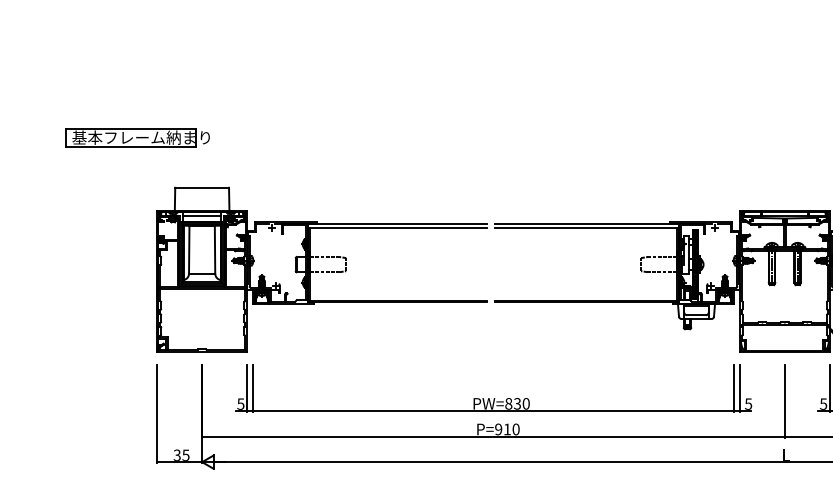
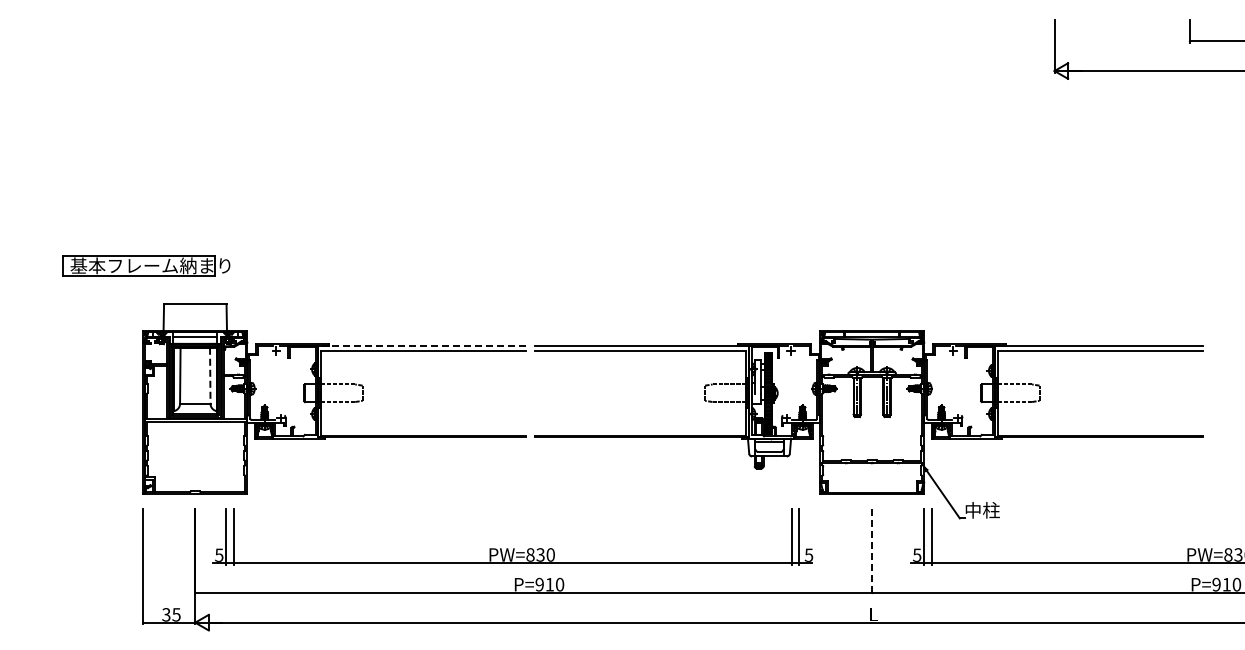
part: (137, 137) -> (146, 265), moved
line: (396, 224) -> (421, 346), solid -> dashed
line: (215, 250) -> (210, 376), solid -> dashed
part: (494, 398) -> (513, 548), moved
line: (785, 400) -> (872, 551), solid -> dashed

